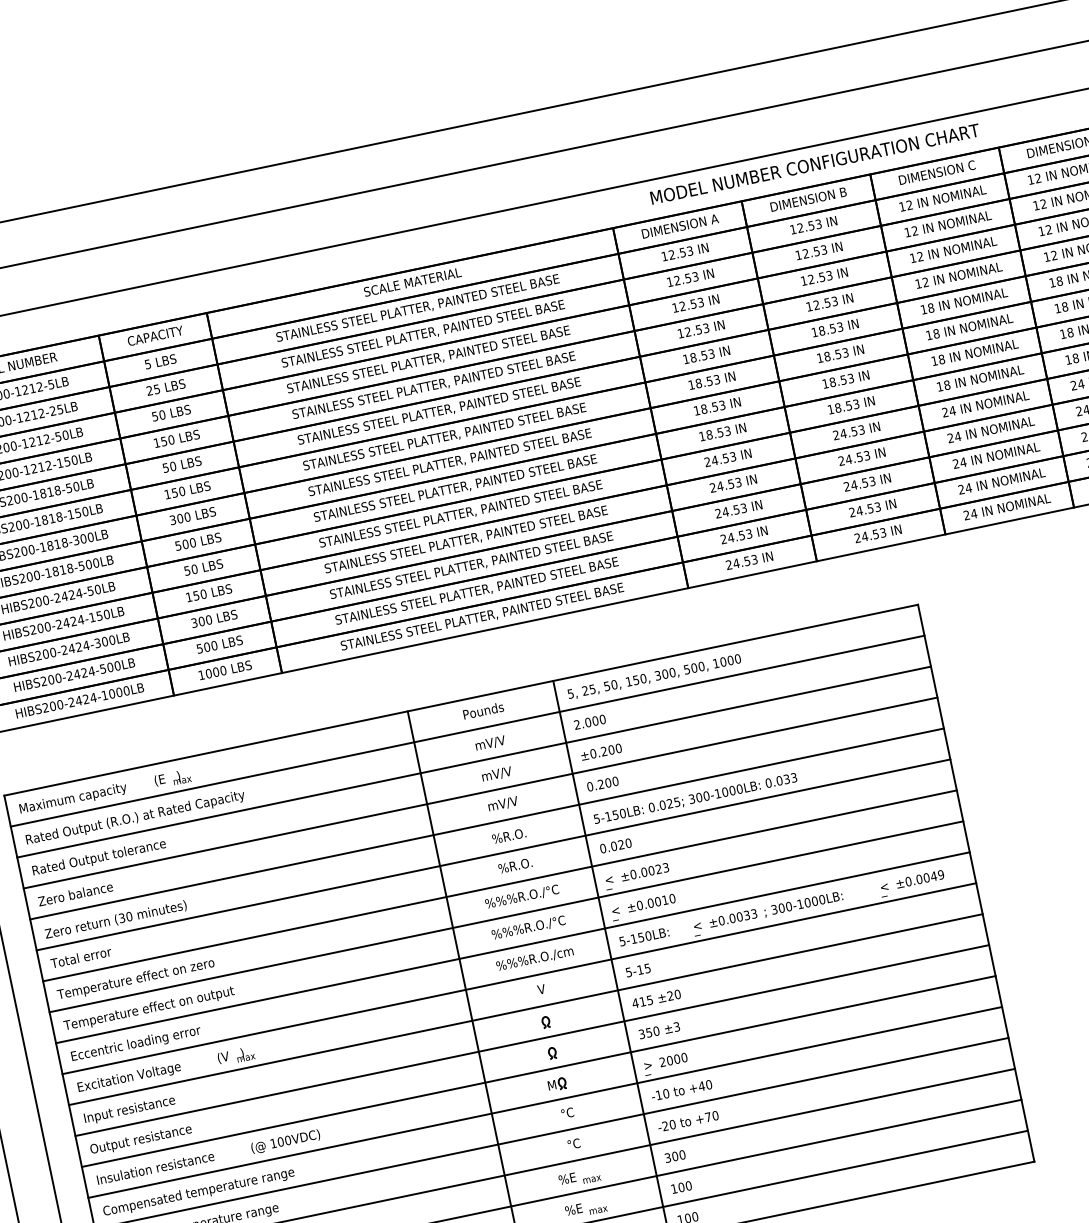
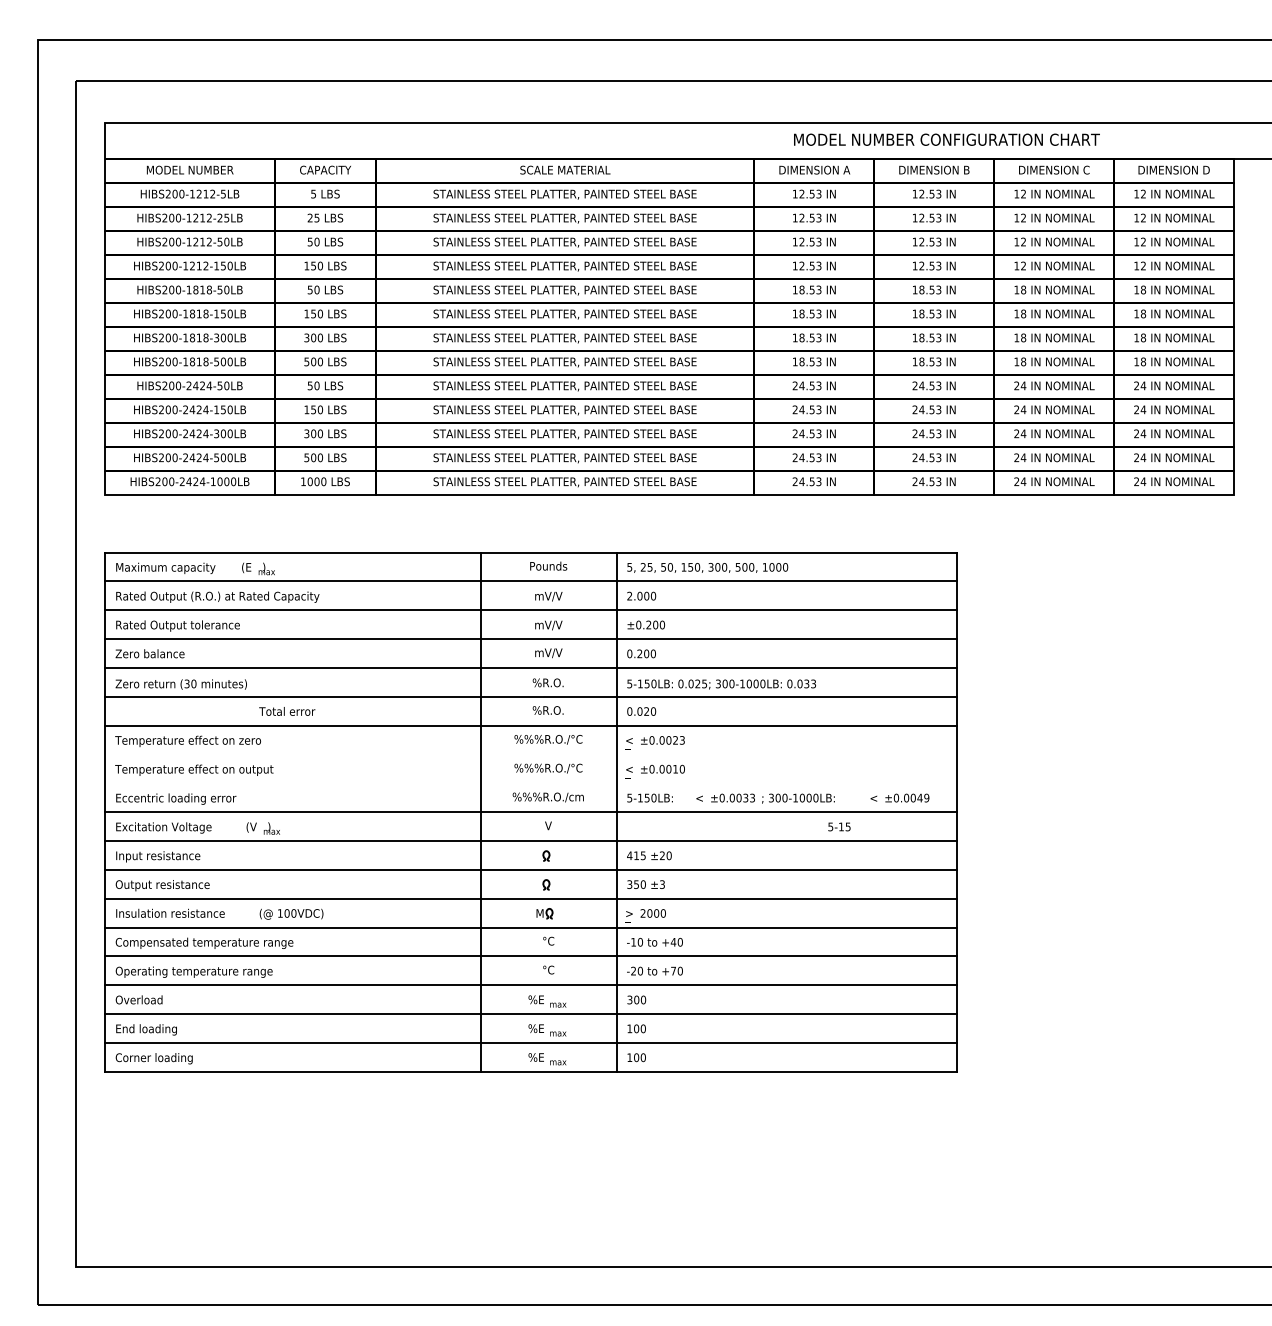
line: (506, 916) -> (530, 754), removed
line: (512, 948) -> (530, 783), removed
text: (81, 957) -> (287, 711), moved
text: (638, 969) -> (839, 826), moved

